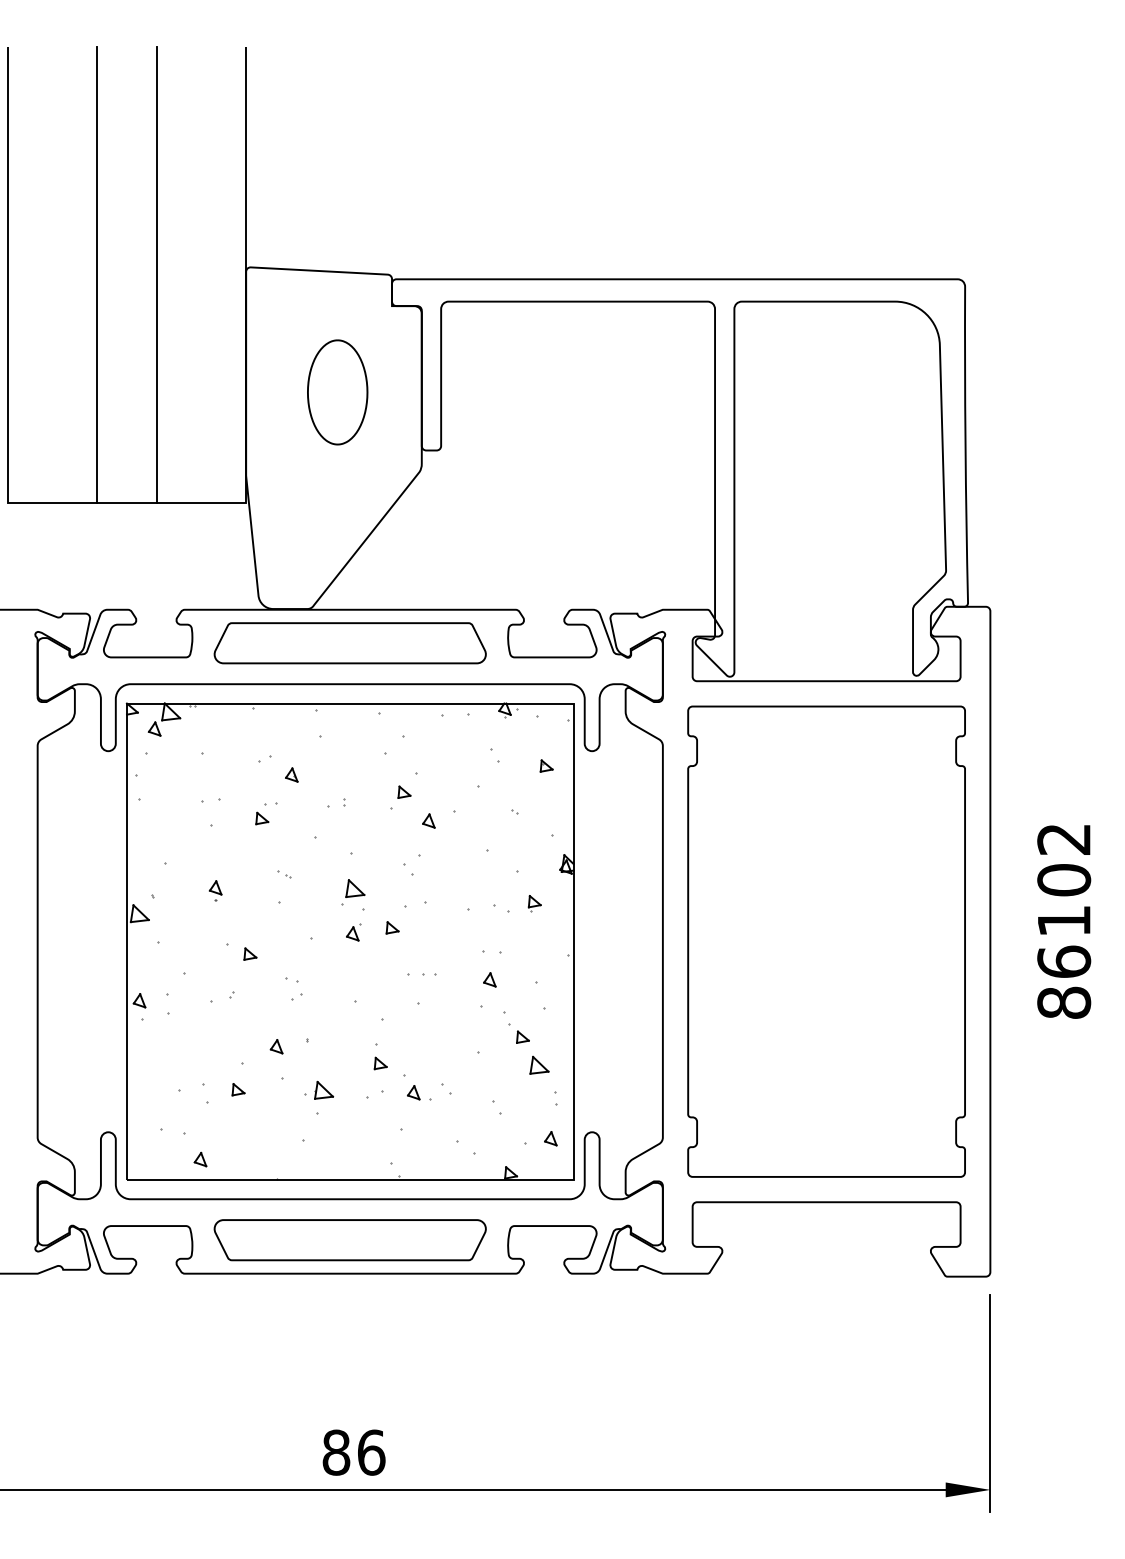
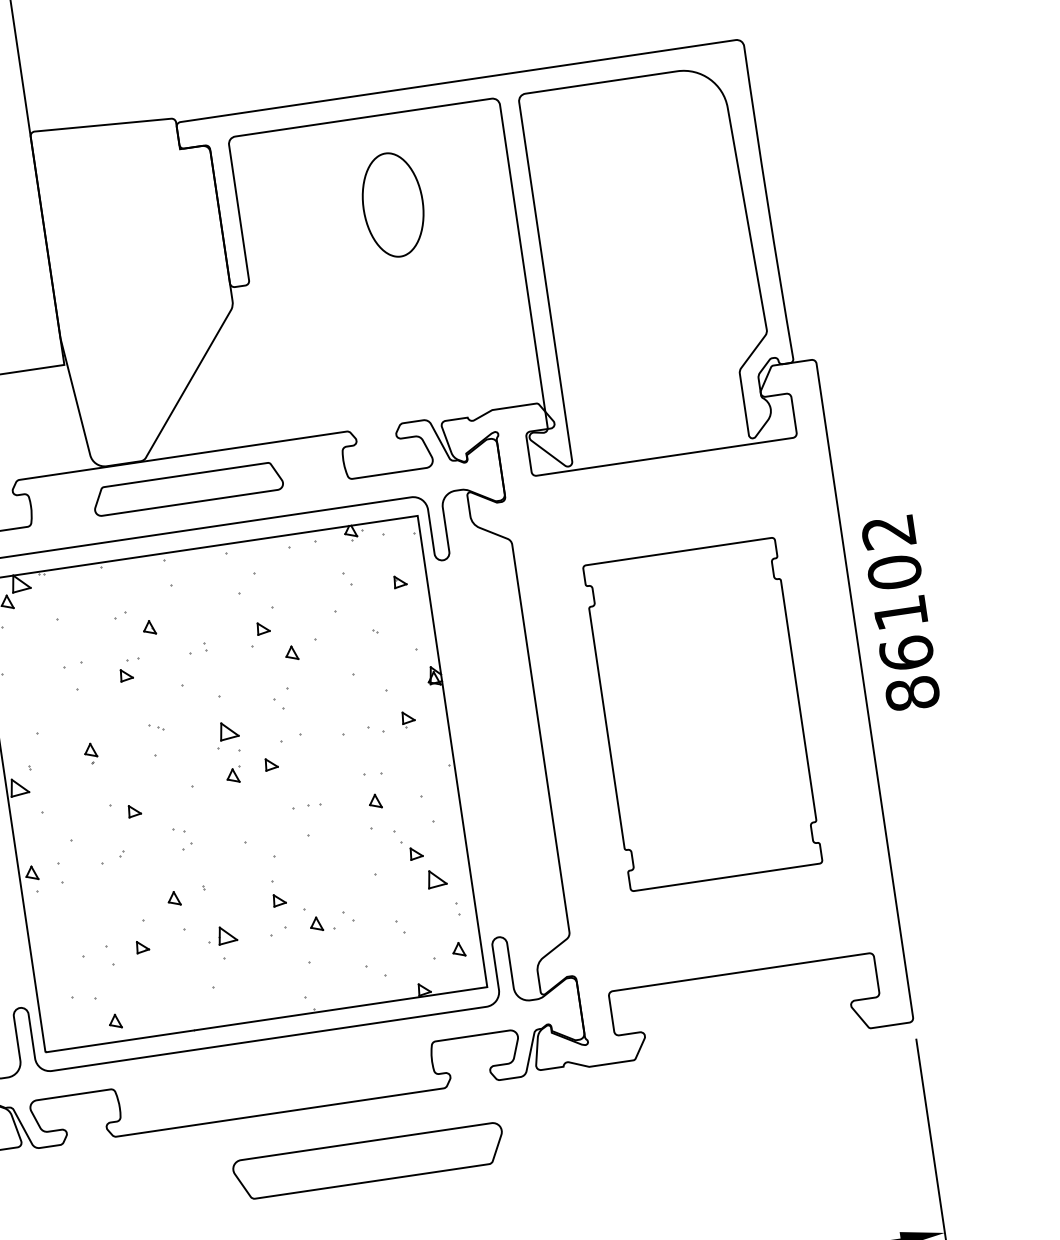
part: (337, 392) -> (392, 205), moved
part: (349, 643) -> (187, 489), size x0.7
text: (1064, 921) -> (901, 613), moved
part: (826, 941) -> (702, 714), size x0.7
part: (349, 1240) -> (368, 1161), moved

